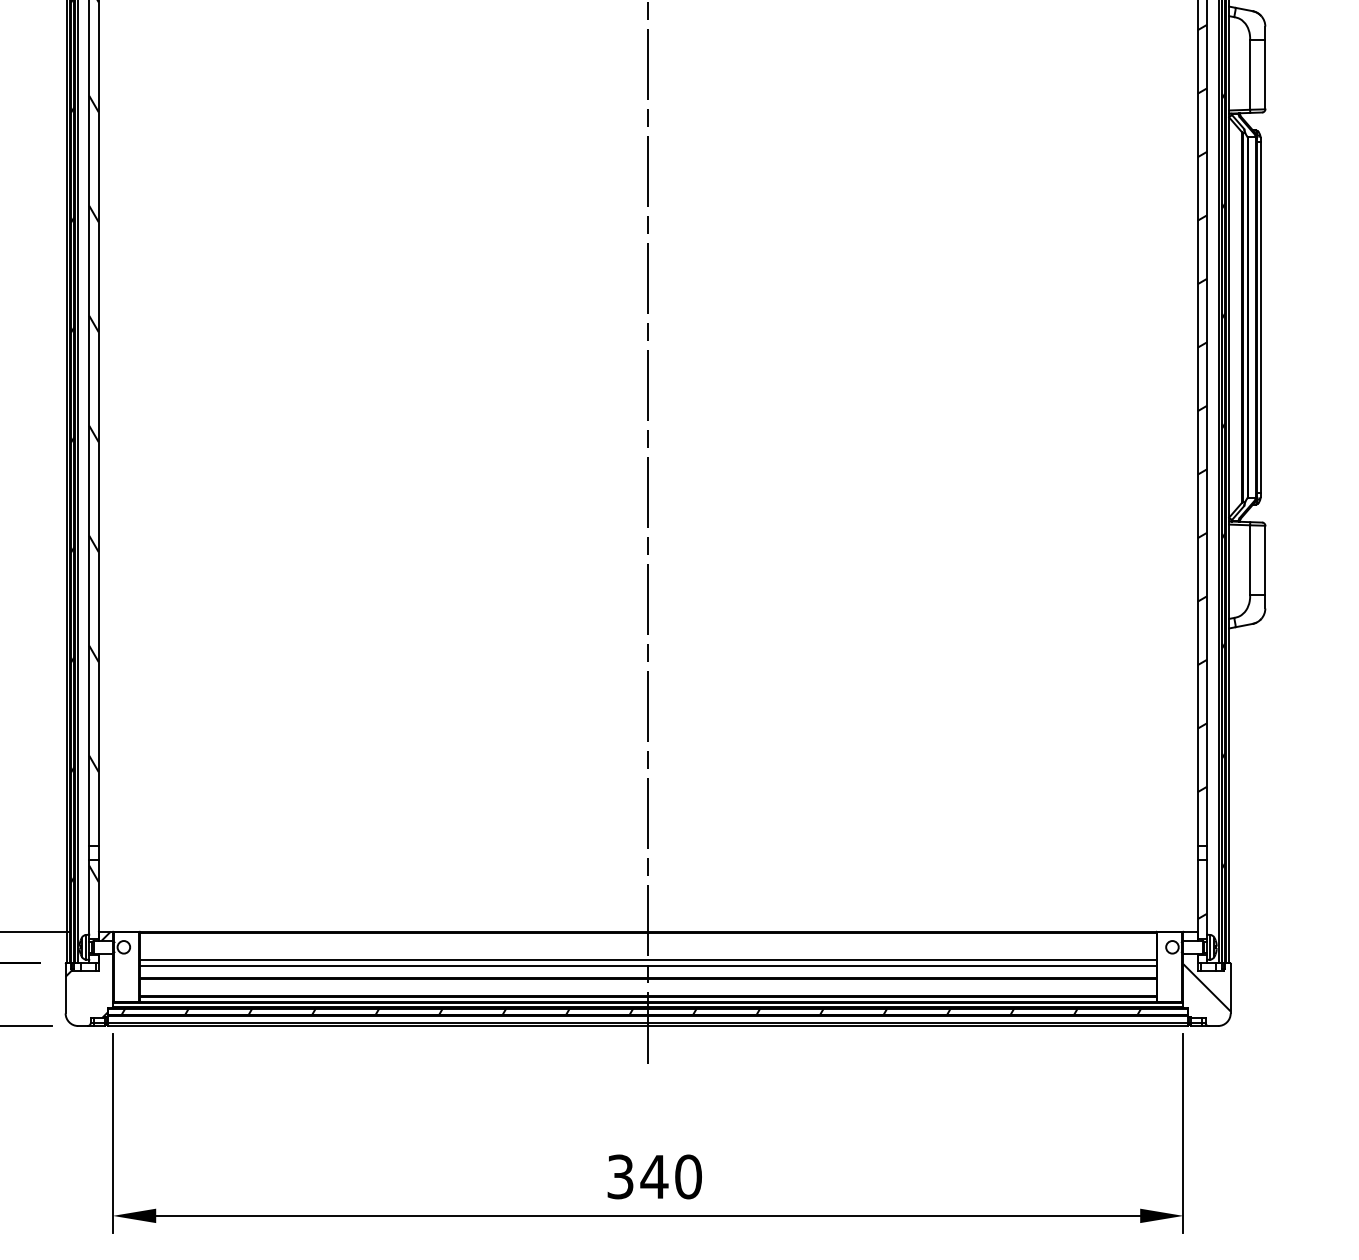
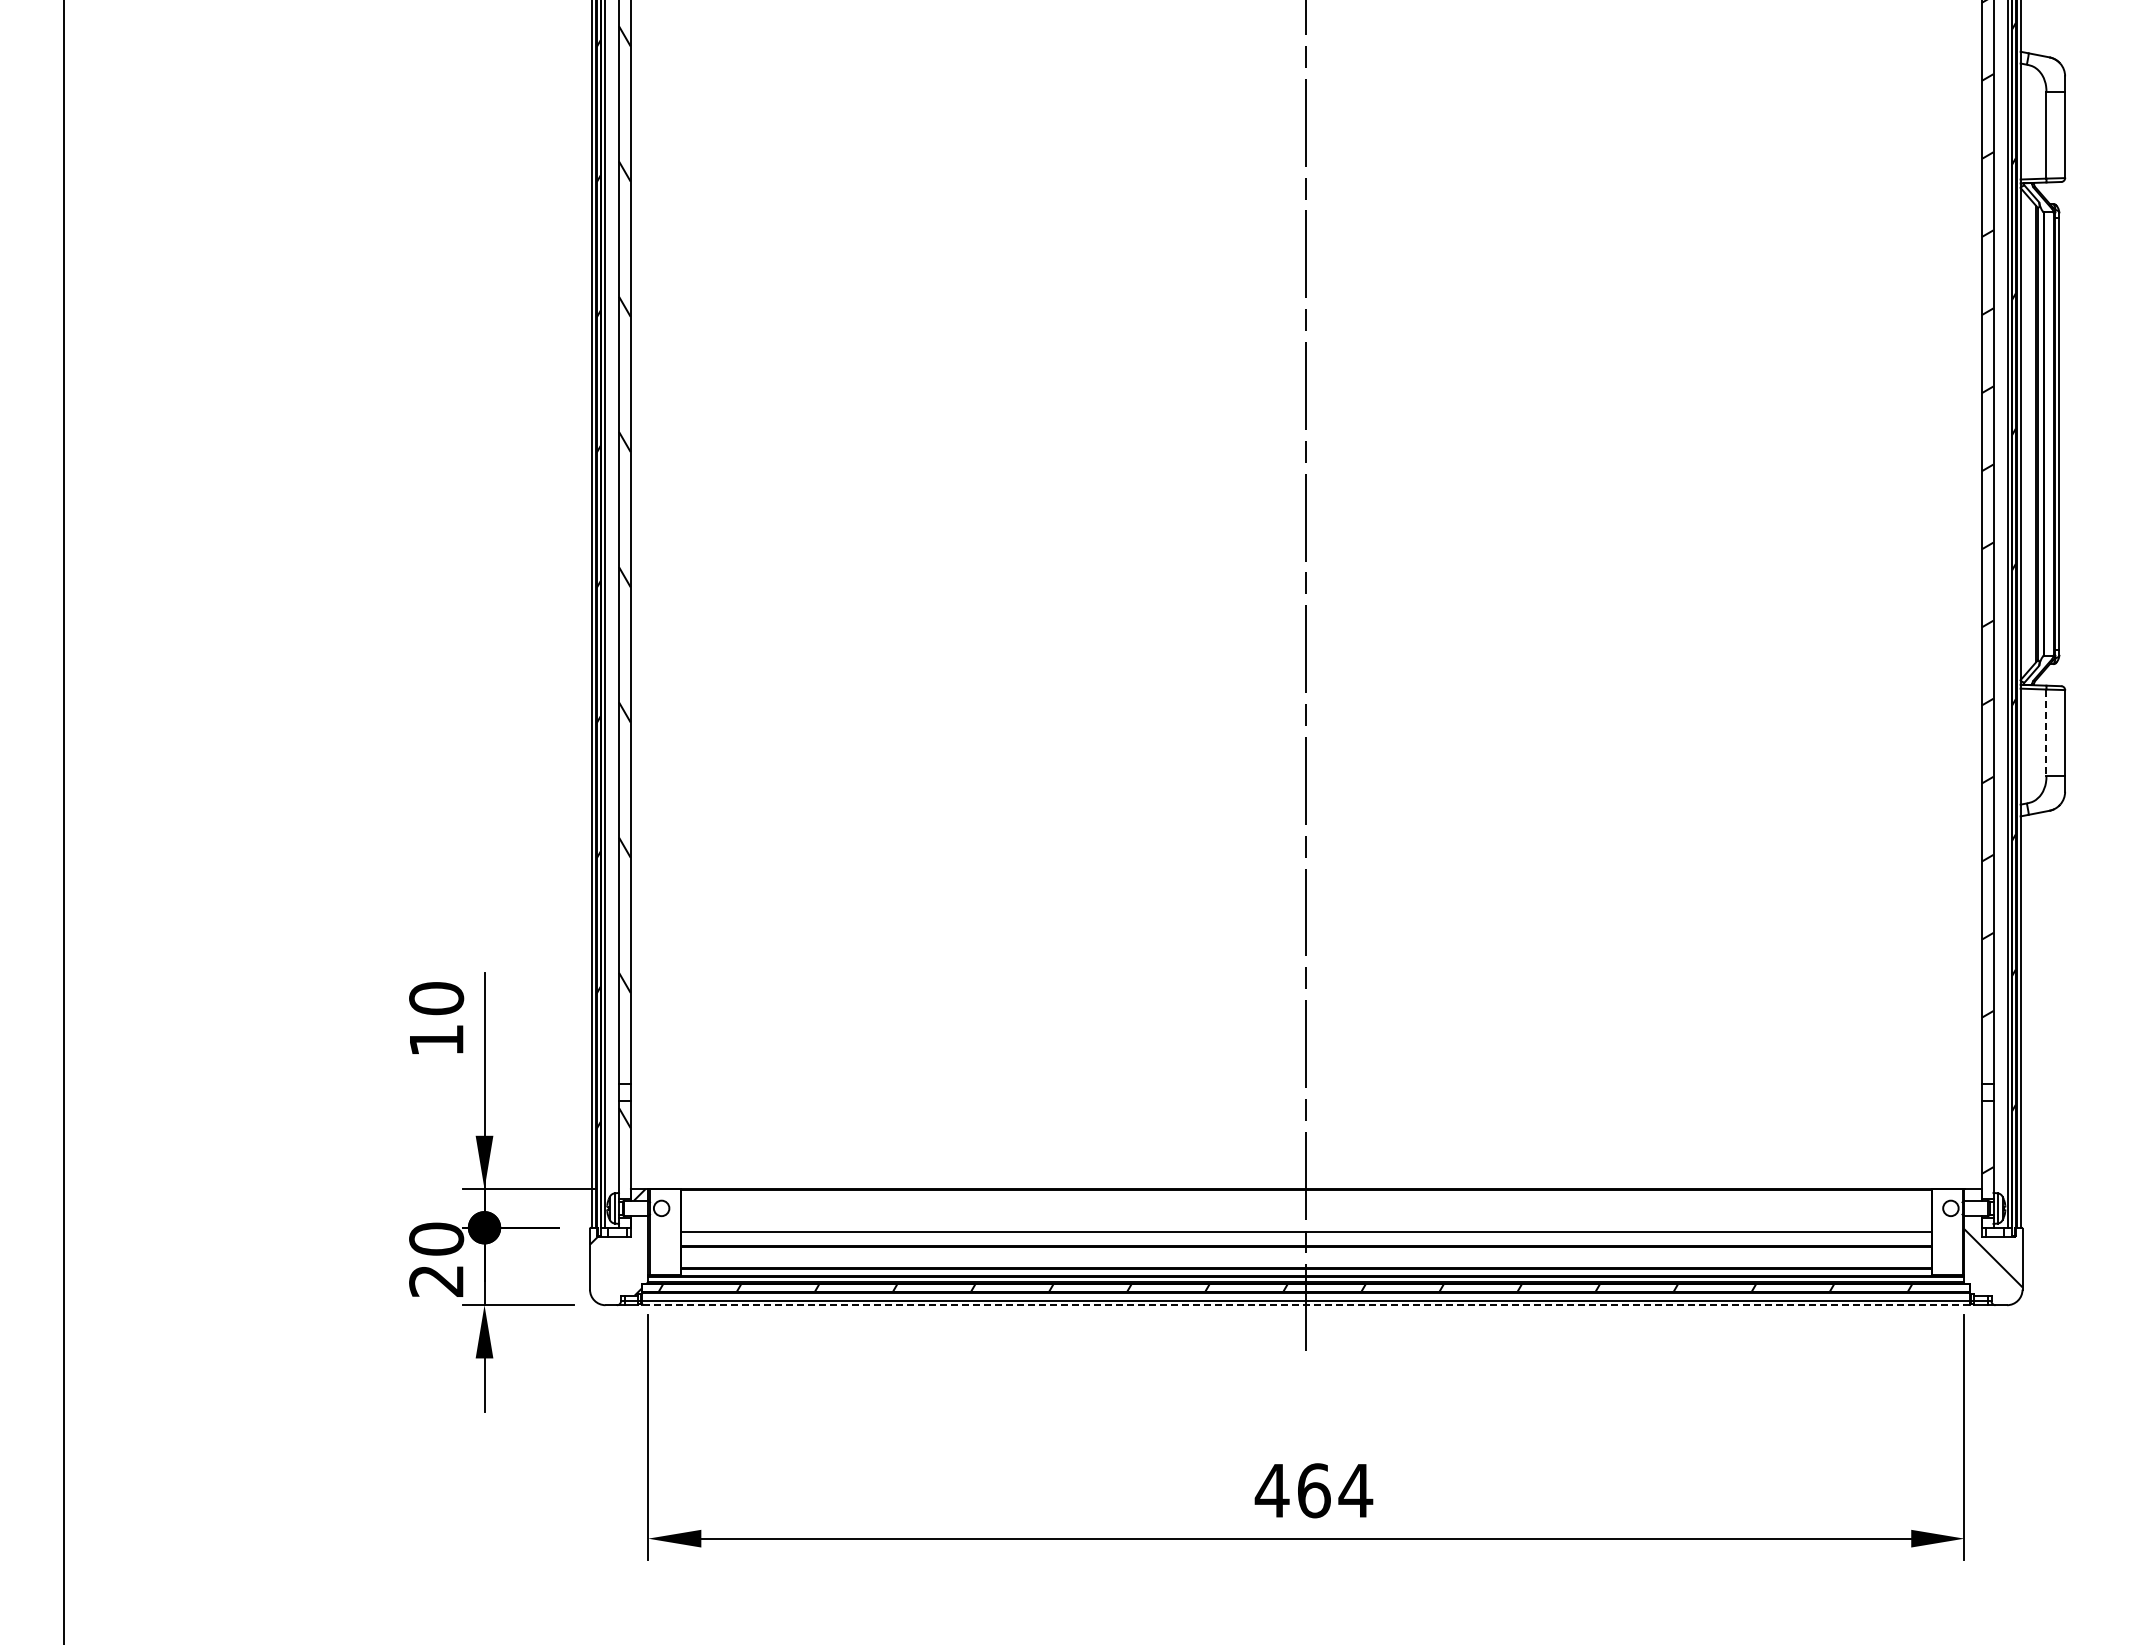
line: (1250, 561) -> (2046, 733), solid -> dashed
line: (648, 959) -> (1306, 1223), removed
line: (648, 1026) -> (1306, 1305), solid -> dashed
text: (654, 1176) -> (1313, 1490), 340 -> 464

